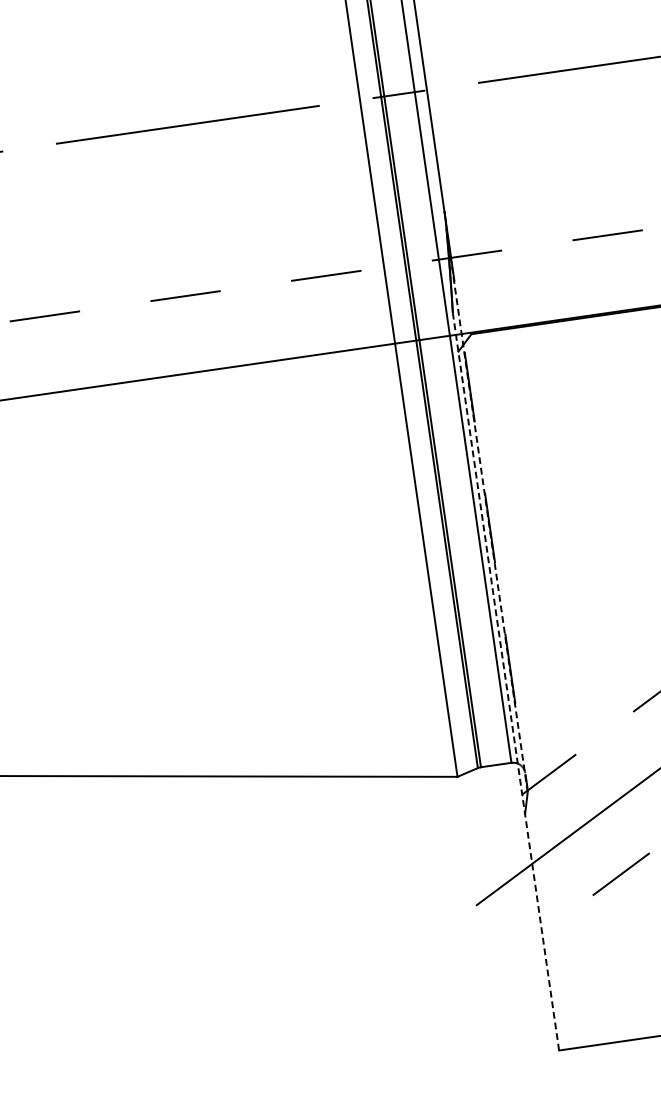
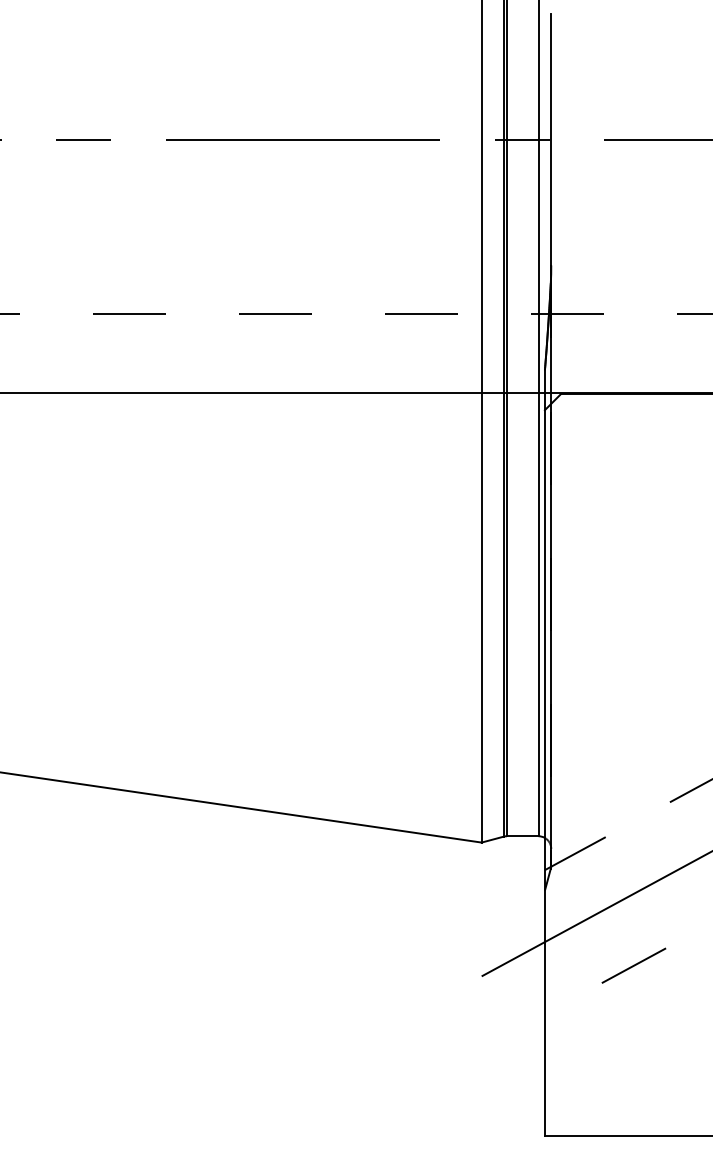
line: (486, 510) -> (550, 575), dashed -> solid
line: (505, 682) -> (544, 753), dashed -> solid

